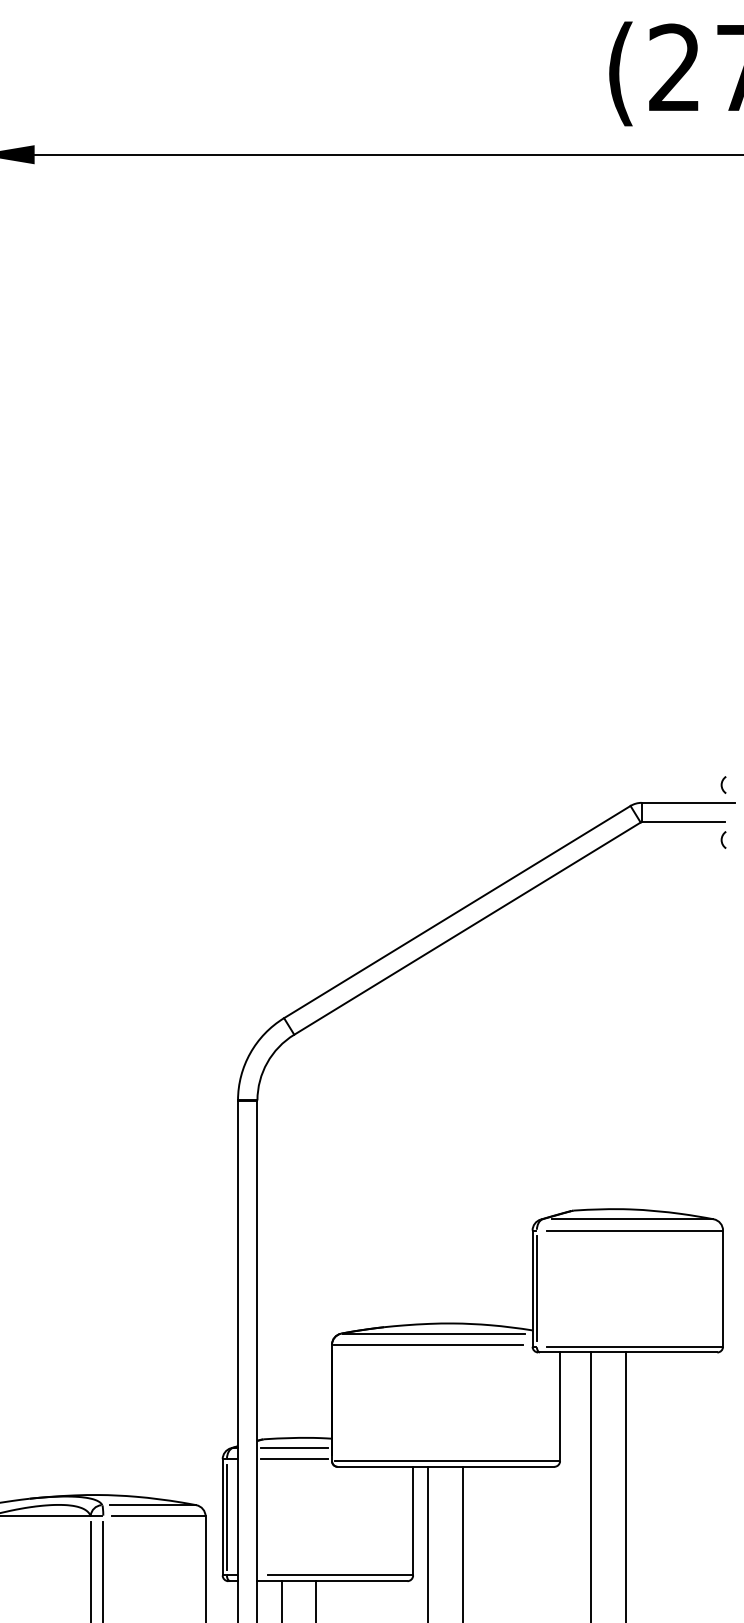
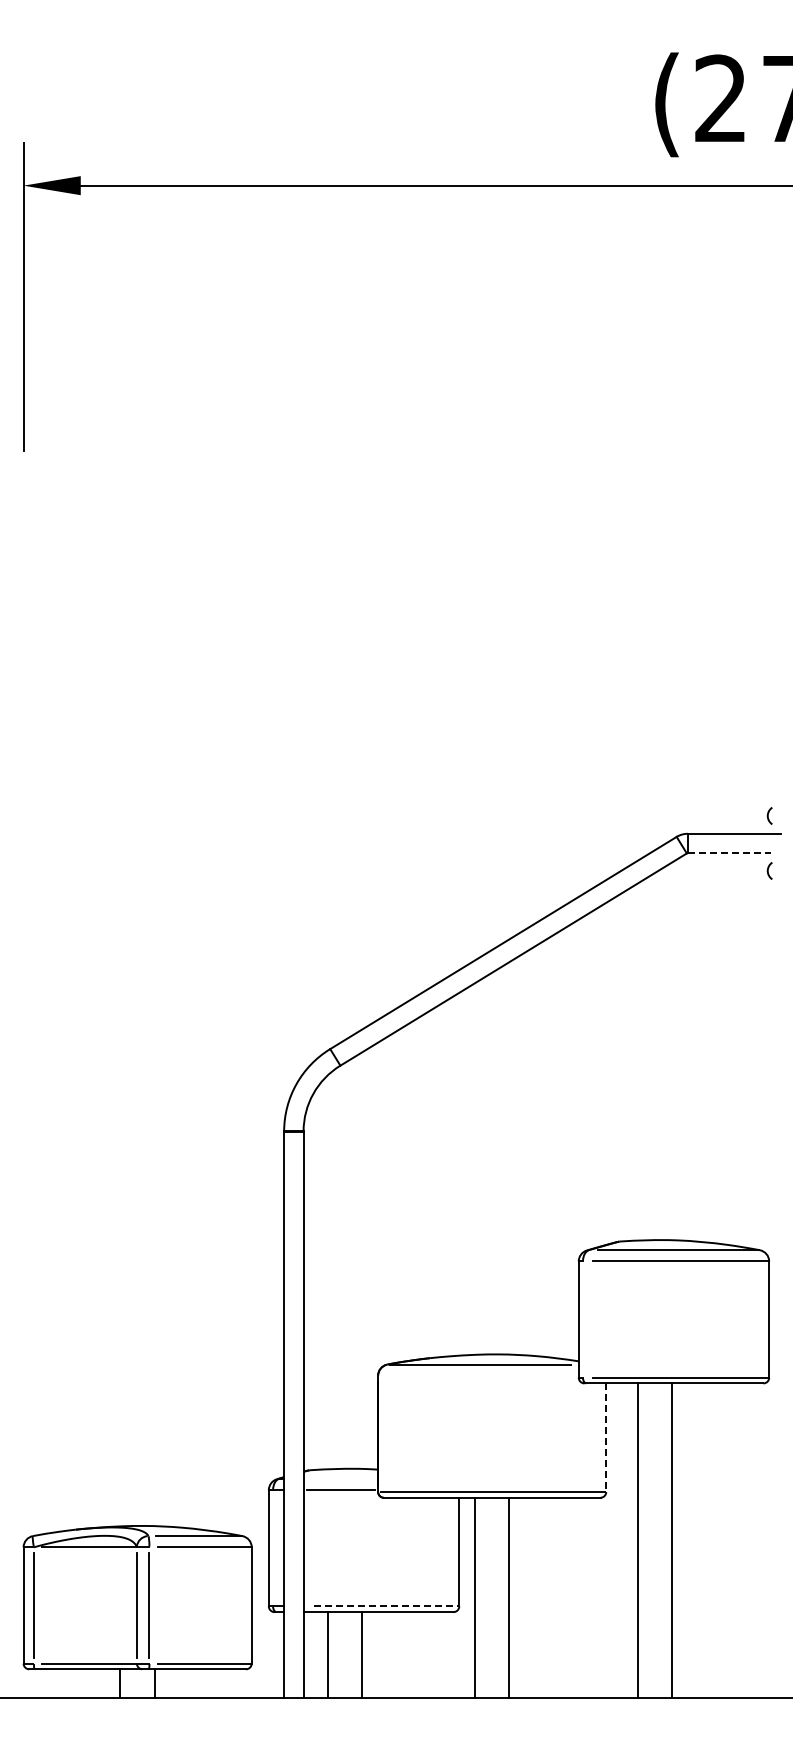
line: (683, 822) -> (729, 853), solid -> dashed
line: (536, 1288) -> (582, 1319), removed
line: (428, 1344) -> (474, 1375), removed
line: (560, 1407) -> (606, 1438), solid -> dashed
line: (294, 1447) -> (340, 1478), removed
line: (227, 1516) -> (273, 1547), removed
line: (340, 1575) -> (386, 1606), solid -> dashed

